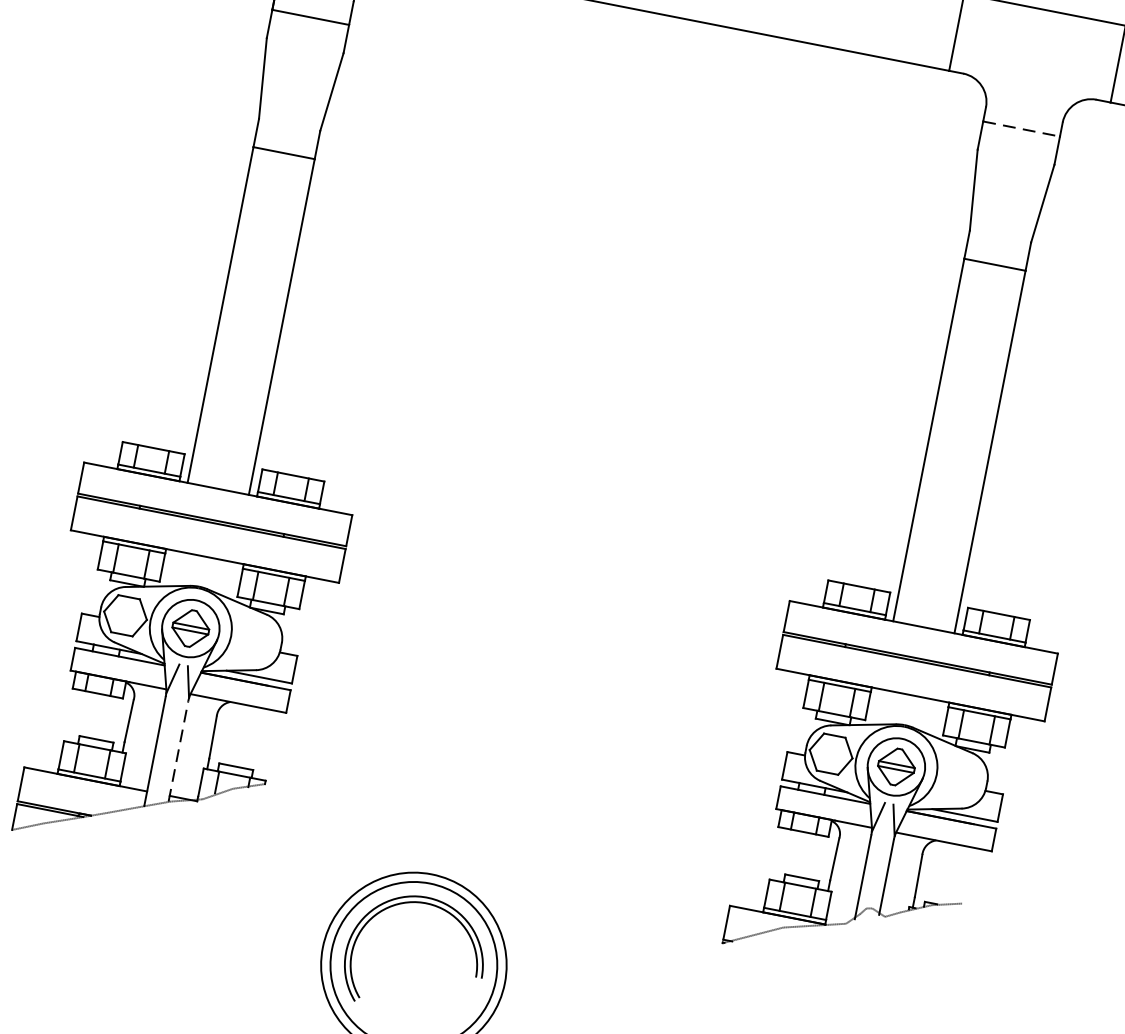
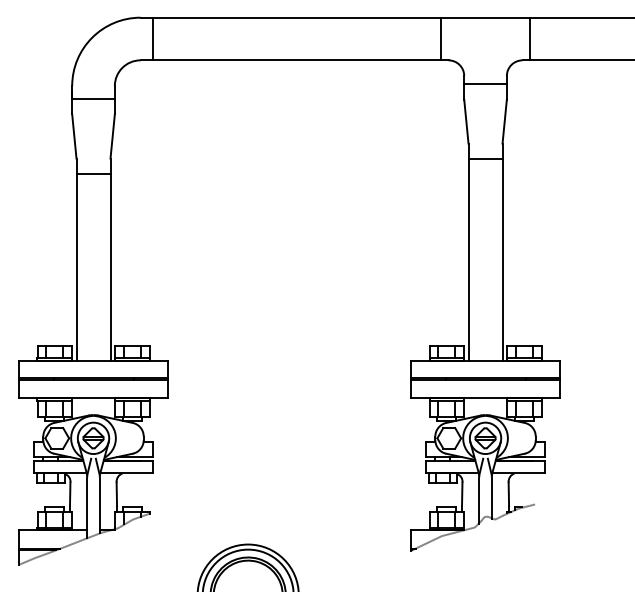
line: (1023, 128) -> (486, 83), dashed -> solid
line: (177, 751) -> (99, 505), dashed -> solid

